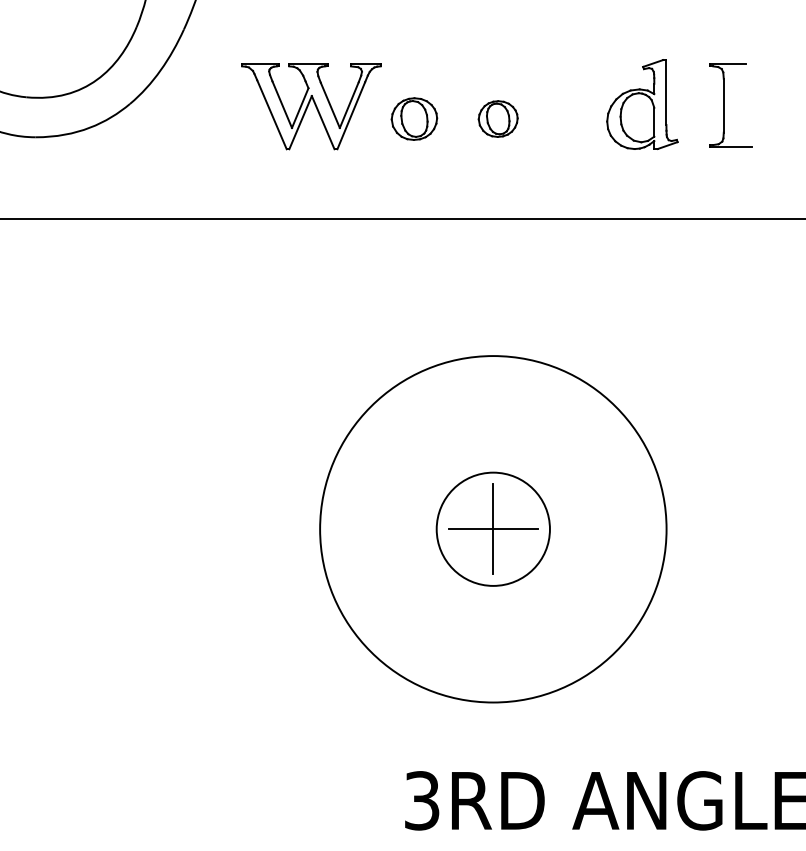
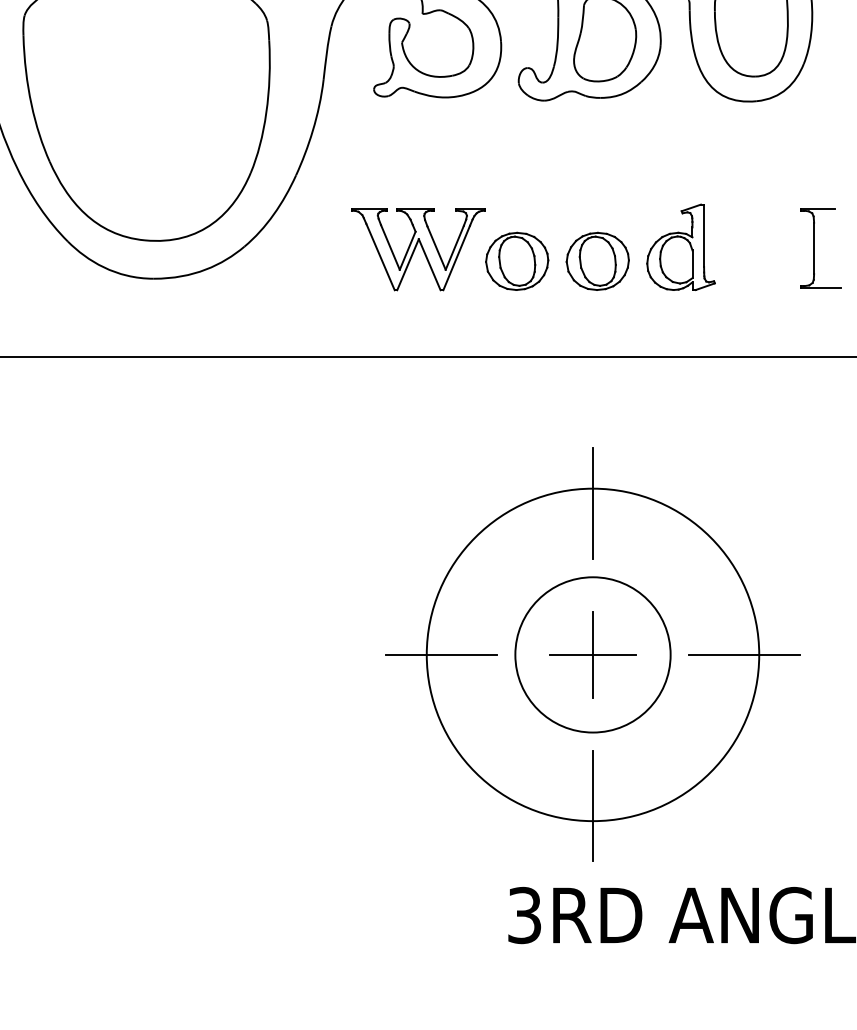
part: (641, 103) -> (680, 246), moved
part: (414, 118) -> (517, 260), size x1.43
part: (498, 118) -> (597, 260), size x1.67
line: (493, 371) -> (593, 503), added
line: (335, 528) -> (441, 654), added
circle: (492, 528) -> (592, 654), size x1.43
line: (651, 528) -> (744, 654), added
line: (493, 687) -> (593, 806), added

